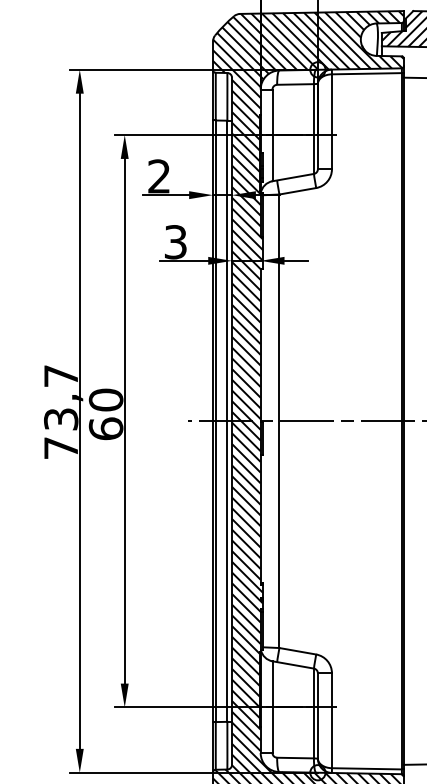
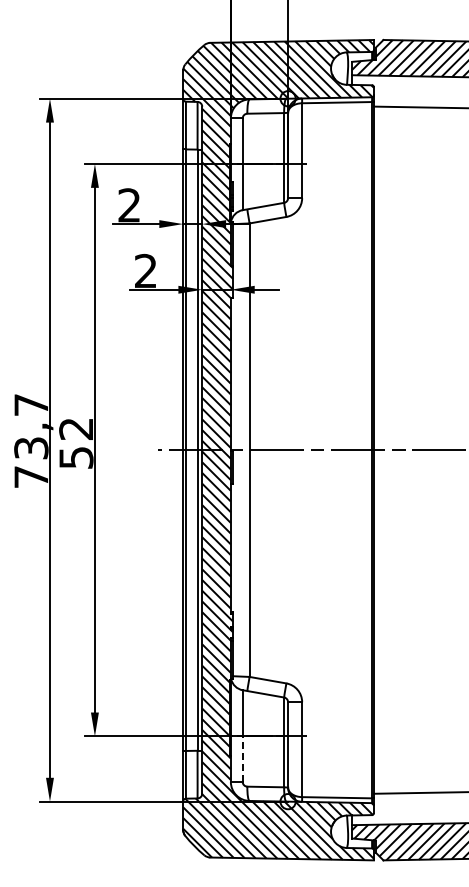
text: (175, 242) -> (145, 271), 3 -> 2
text: (106, 413) -> (76, 442), 60 -> 52
line: (272, 730) -> (242, 759), solid -> dashed

